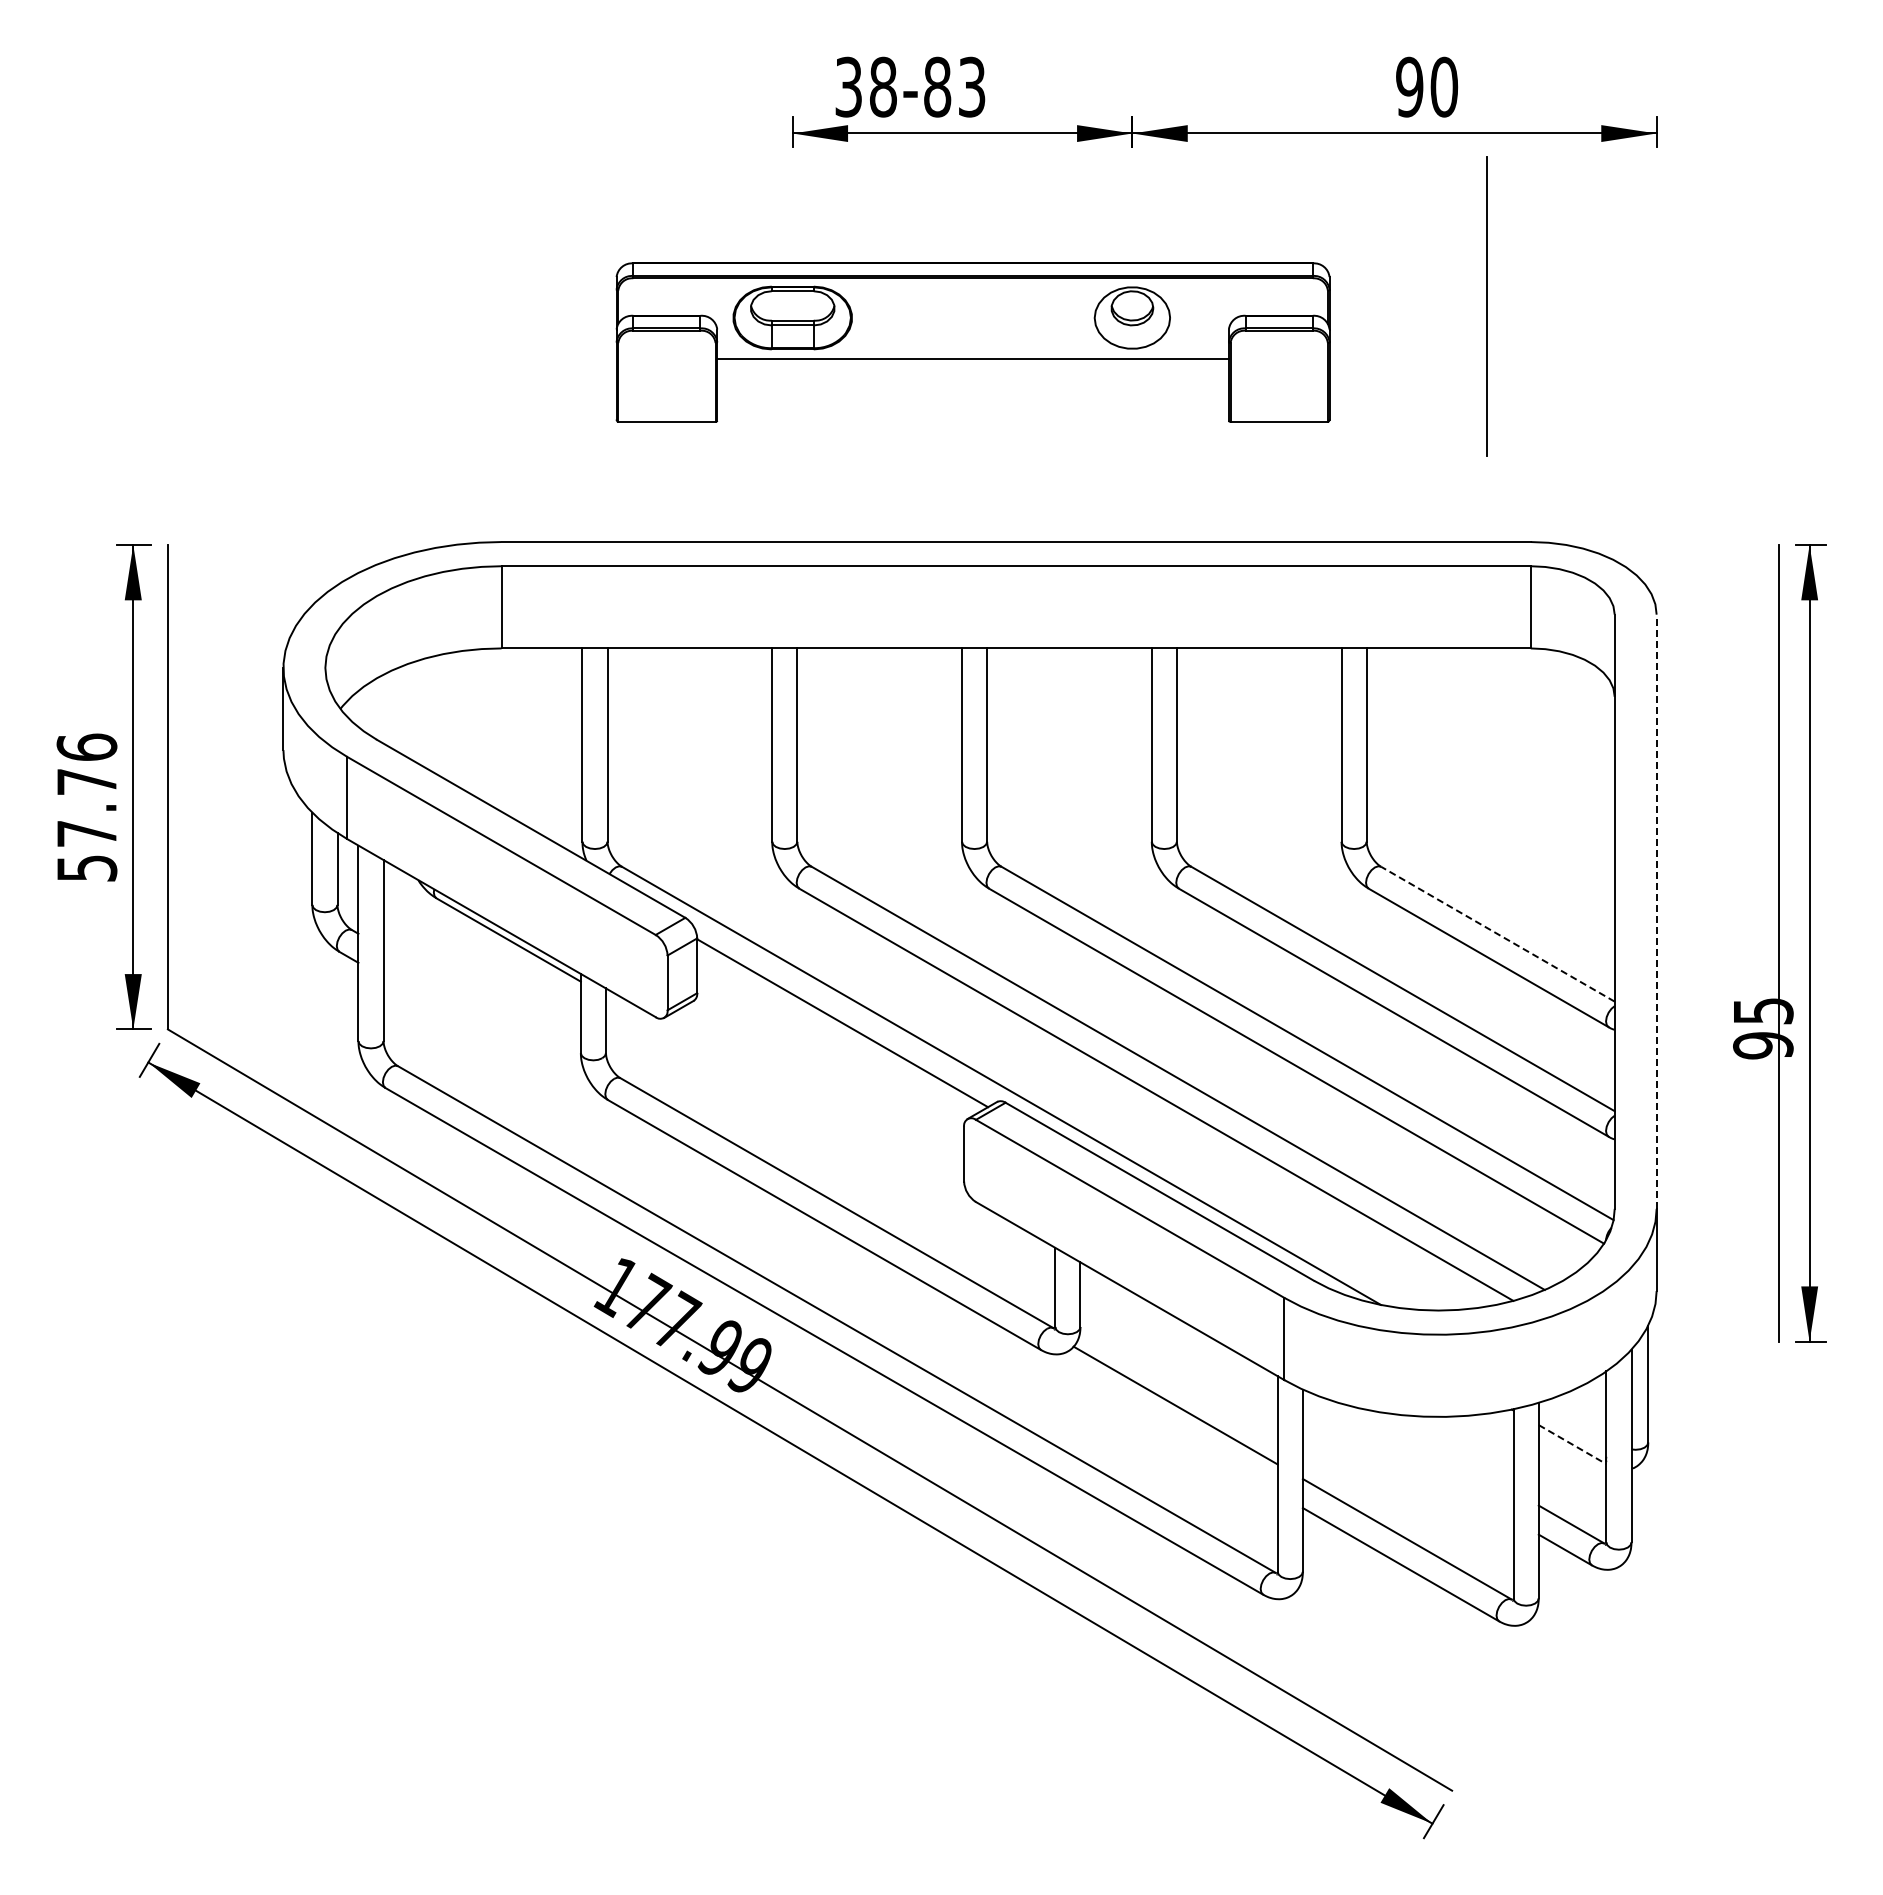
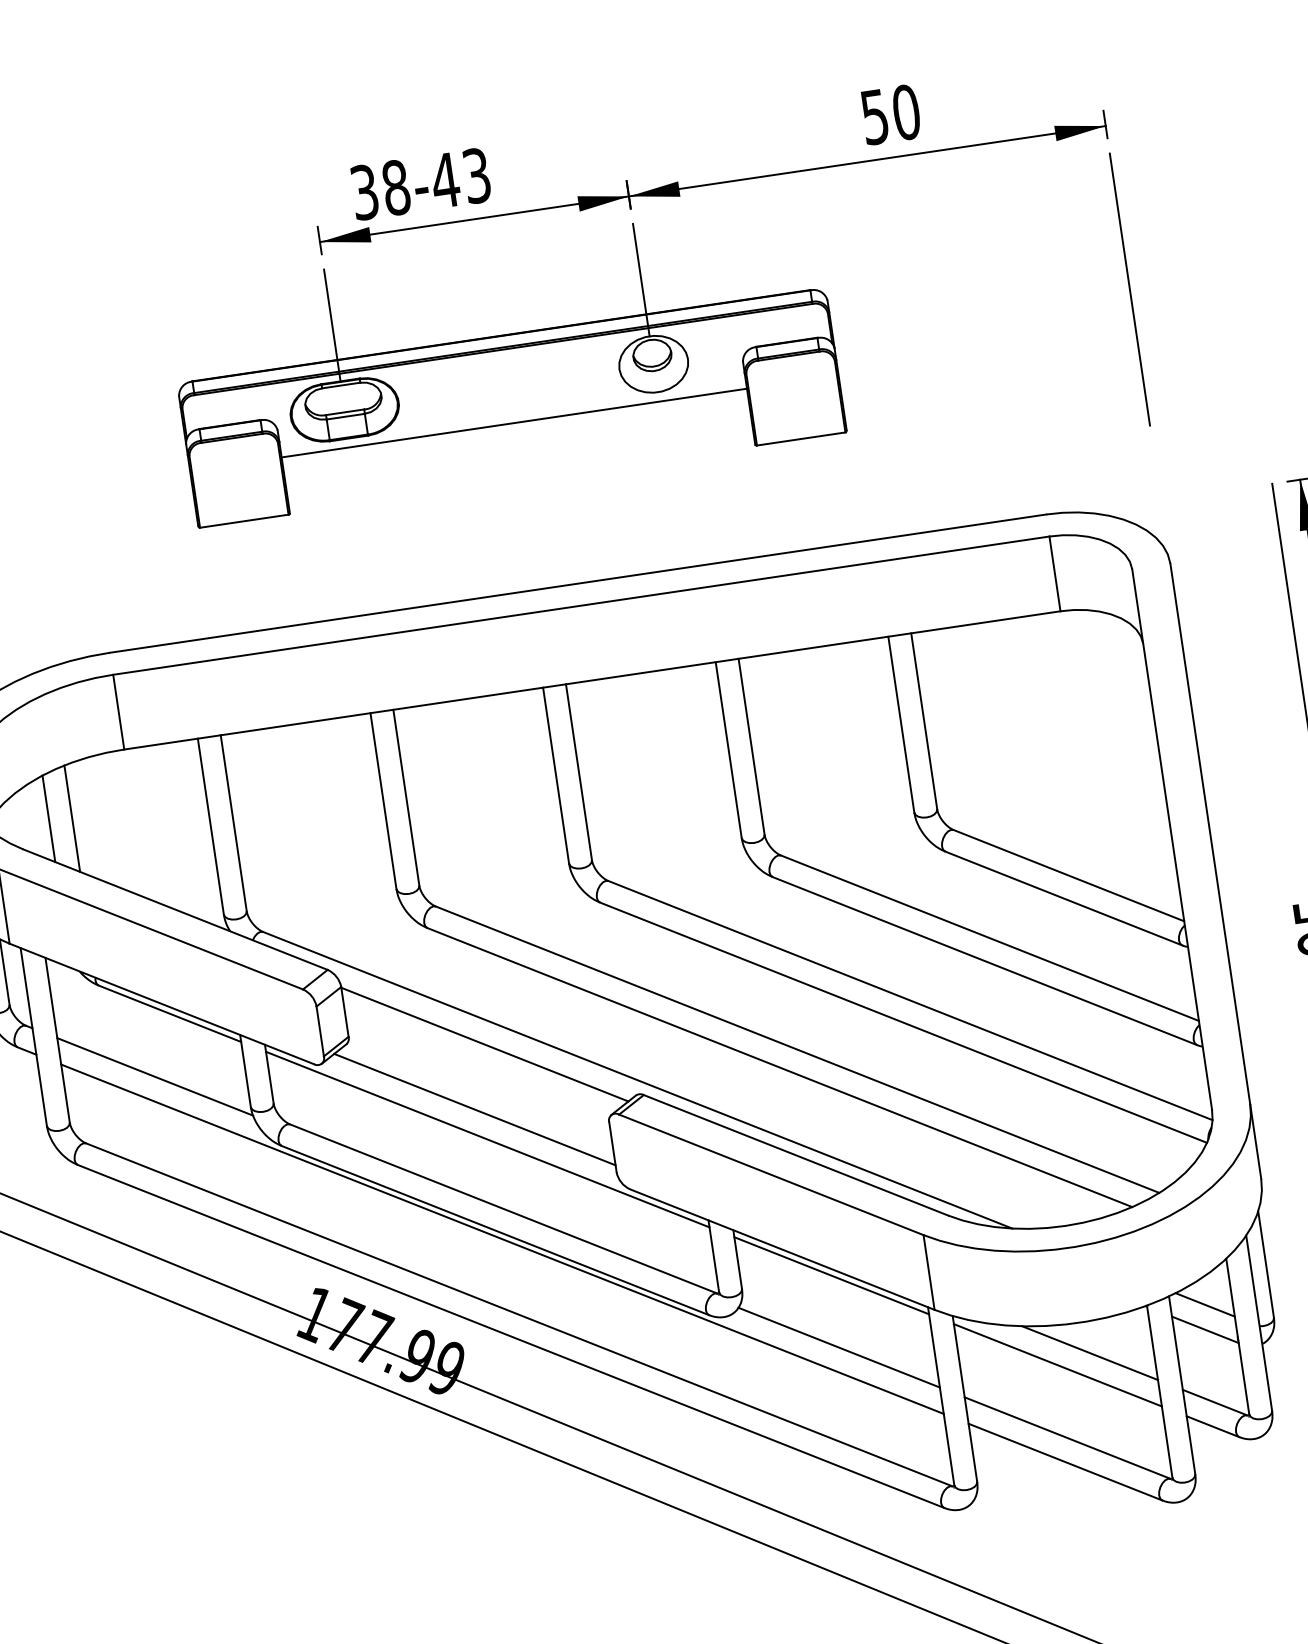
text: (937, 86) -> (445, 179), 38-83 -> 38-43
text: (1409, 86) -> (874, 116), 90 -> 50
line: (792, 225) -> (332, 325), added
line: (1132, 225) -> (641, 280), added
line: (1486, 306) -> (1129, 289), moved
line: (409, 710) -> (48, 818), added
line: (434, 714) -> (72, 818), added
line: (1656, 911) -> (1210, 833), dashed -> solid
line: (1497, 934) -> (1068, 875), dashed -> solid
line: (482, 1005) -> (154, 1076), added
line: (821, 1091) -> (474, 1109), added
line: (830, 1125) -> (487, 1139), added
line: (830, 1235) -> (502, 1239), added
line: (1178, 1326) -> (831, 1275), added
line: (1576, 1417) -> (1205, 1304), added
line: (1572, 1444) -> (1205, 1329), dashed -> solid
line: (1444, 1451) -> (1089, 1353), added
line: (1407, 1459) -> (1057, 1365), added

